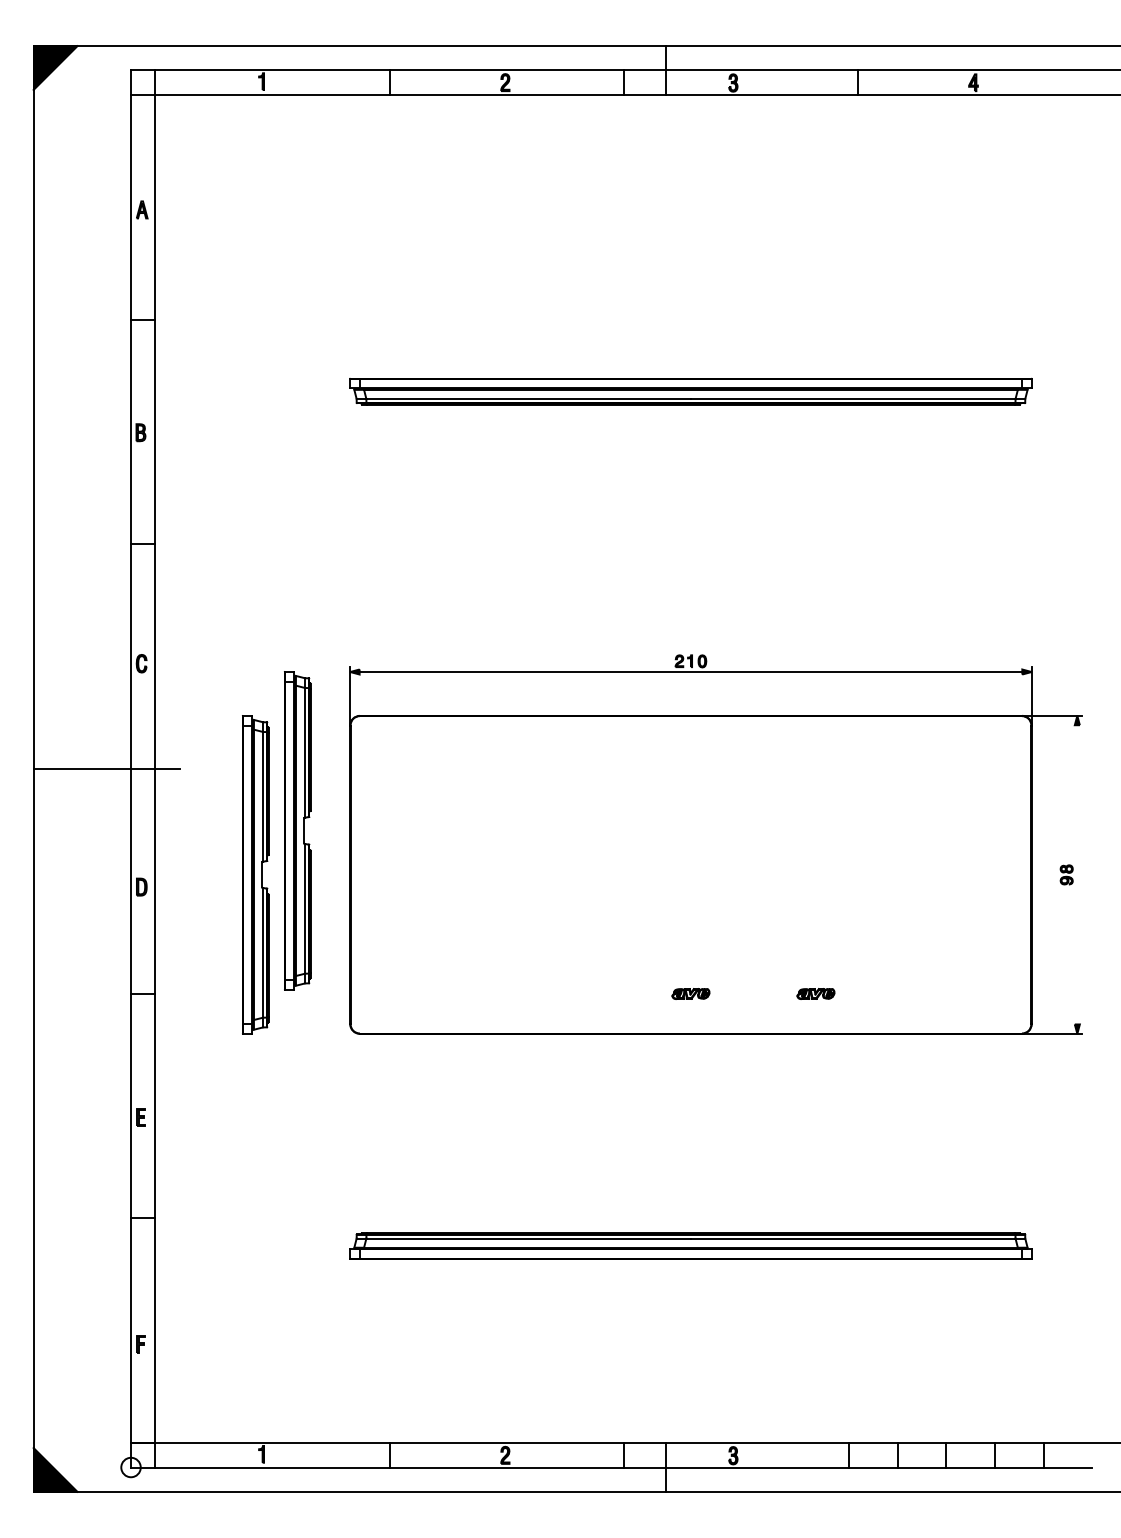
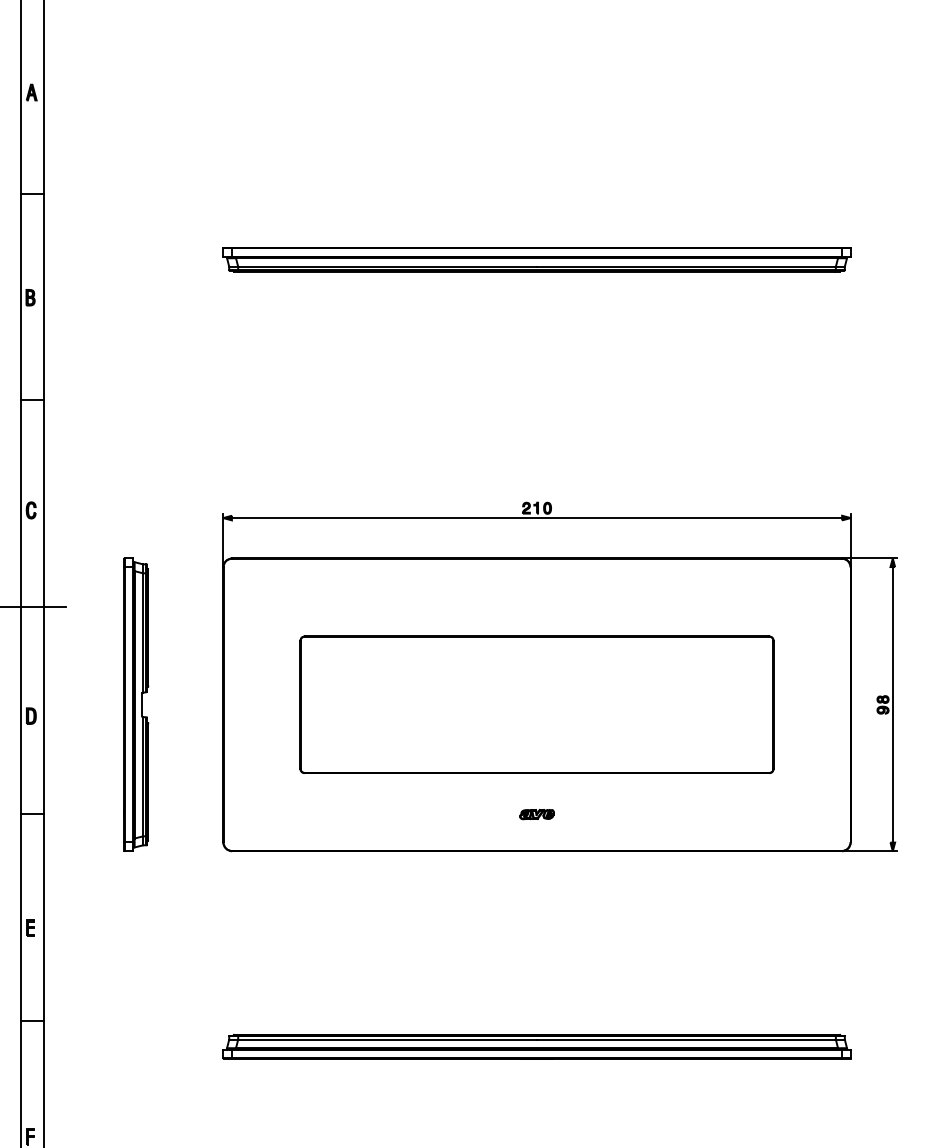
part: (297, 830) -> (174, 664), removed
part: (690, 874) -> (536, 704), added
line: (1077, 874) -> (892, 704), added
part: (815, 993) -> (651, 814), removed

